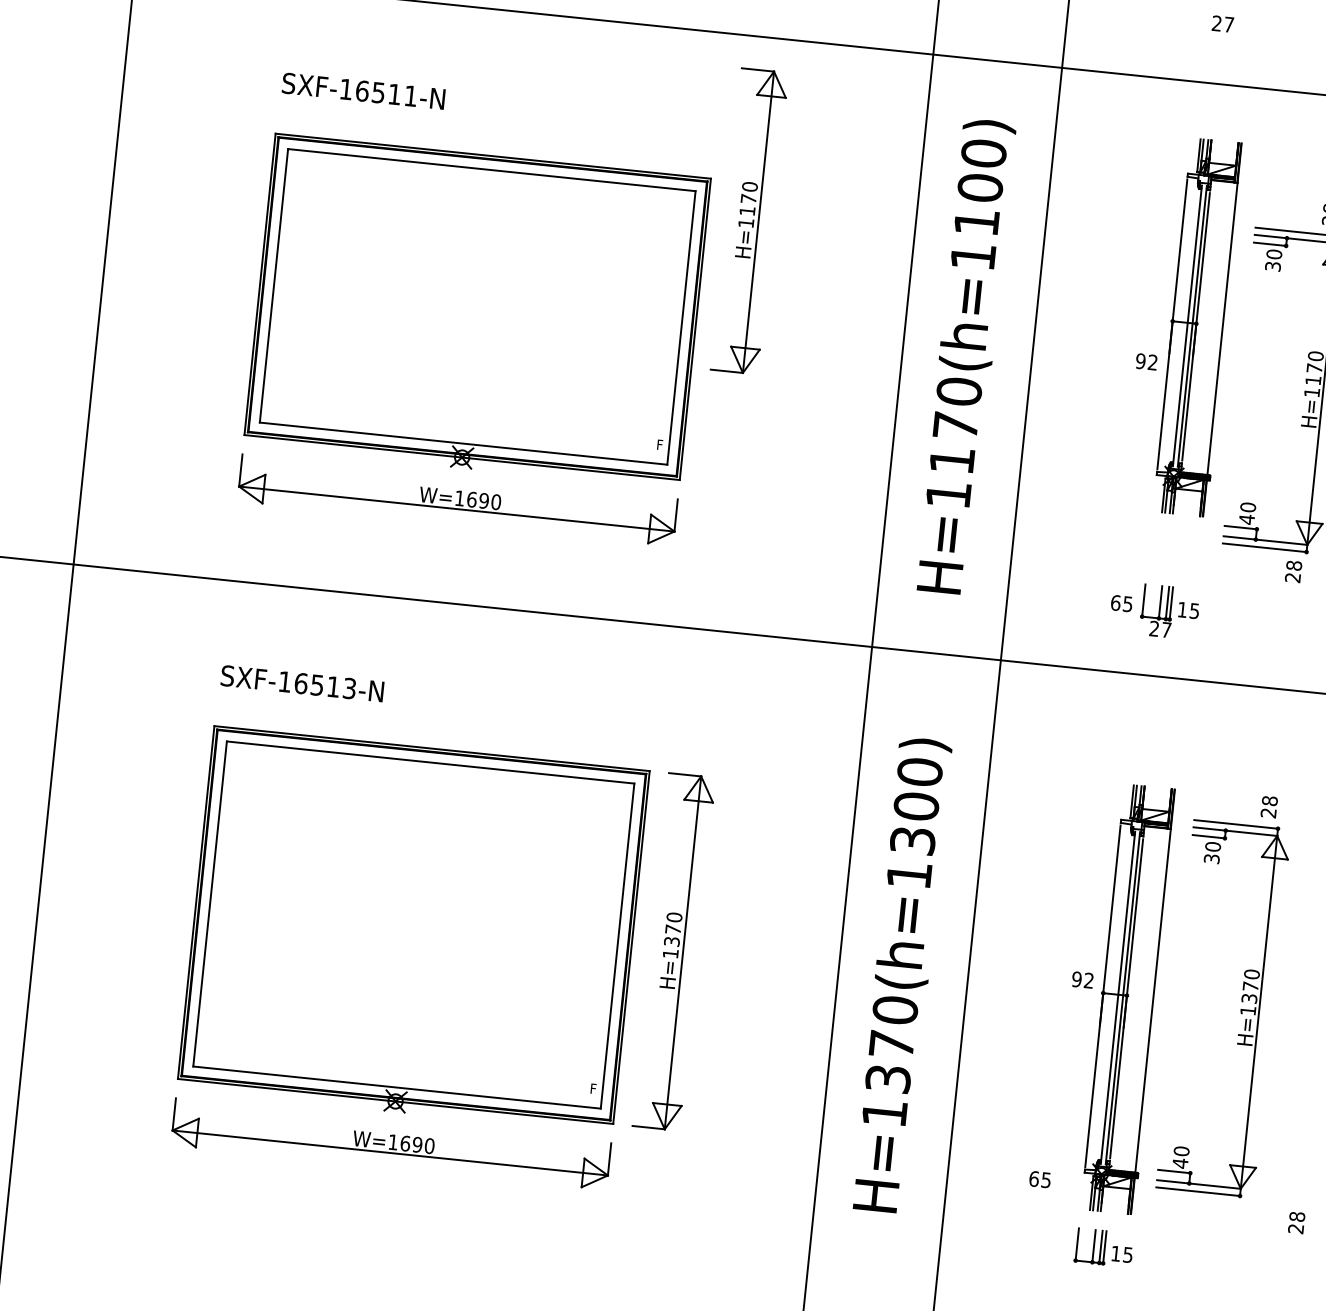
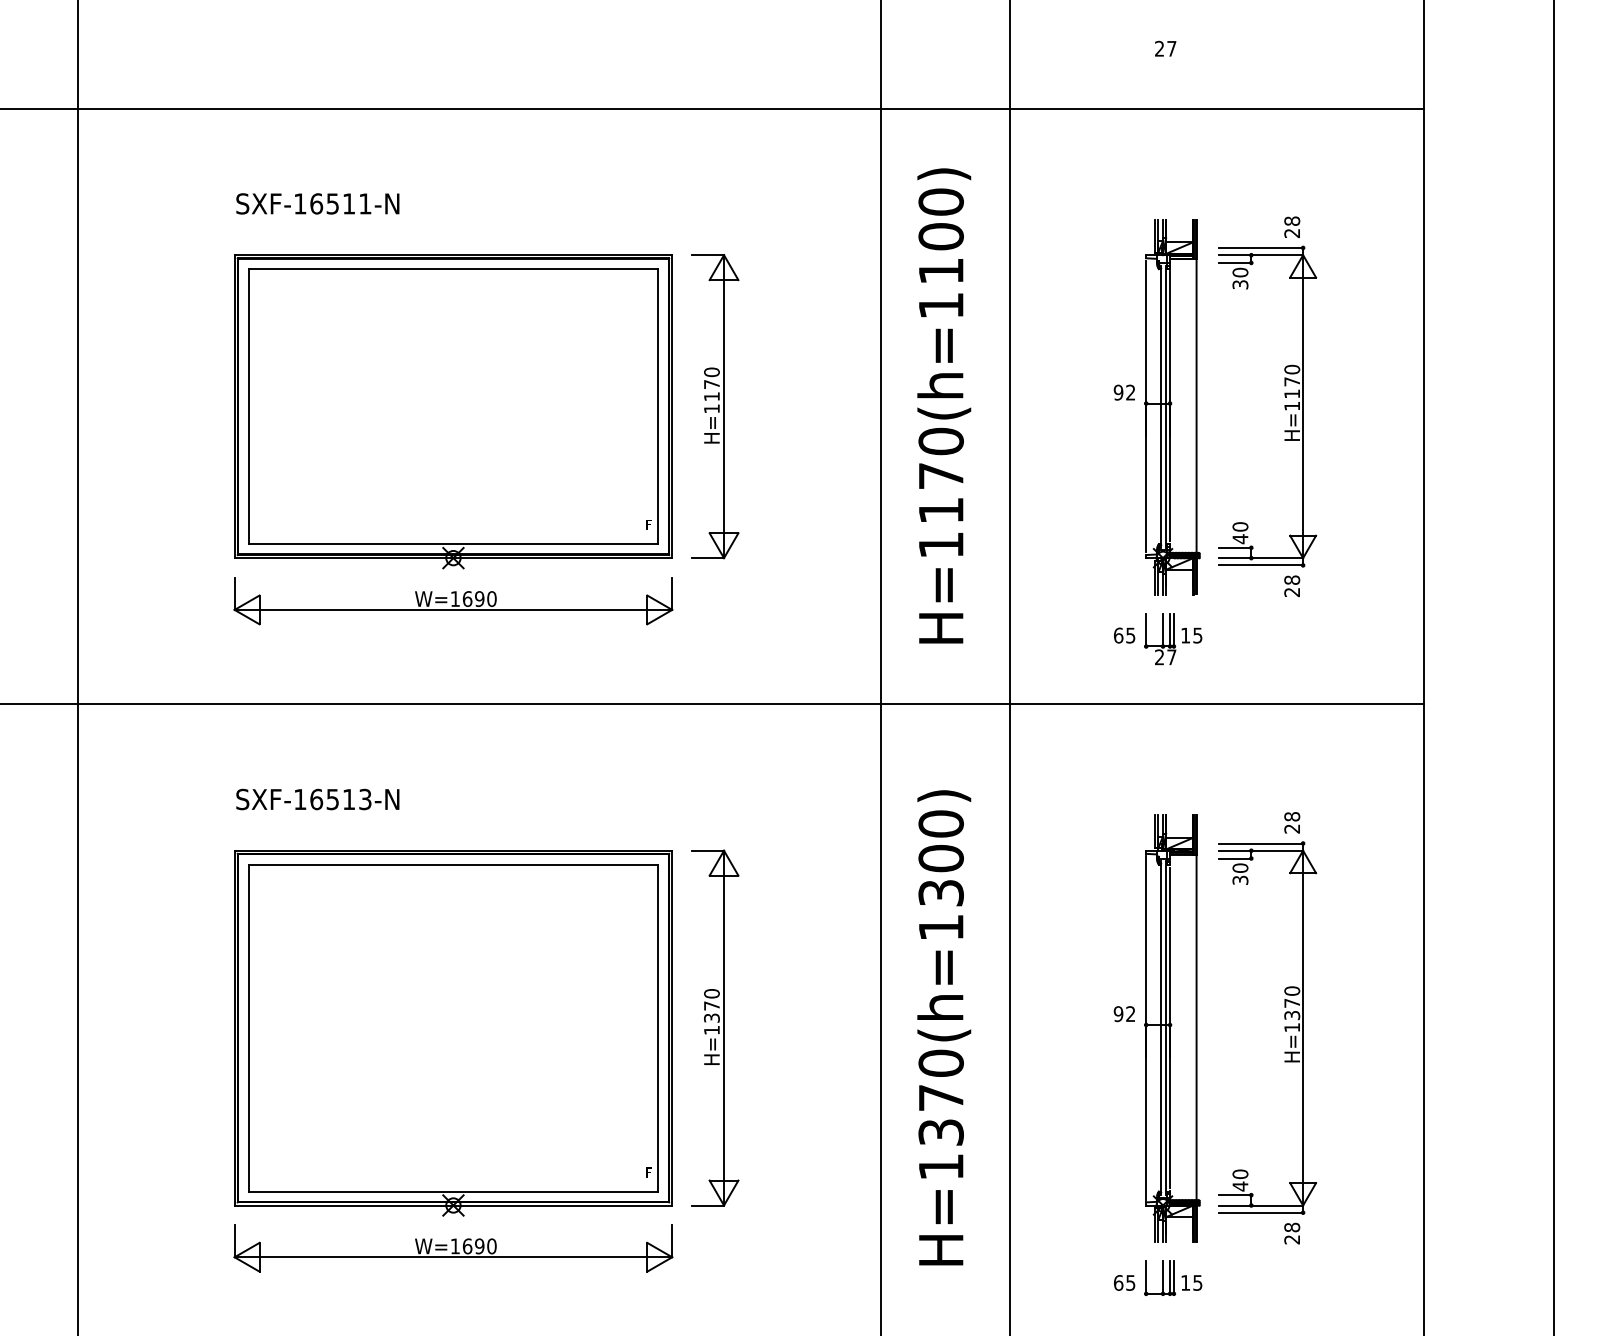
part: (750, 221) -> (715, 406), moved
part: (1198, 327) -> (1172, 407), moved
text: (1040, 1179) -> (1124, 1282), moved
text: (1296, 1222) -> (1292, 1233), moved

